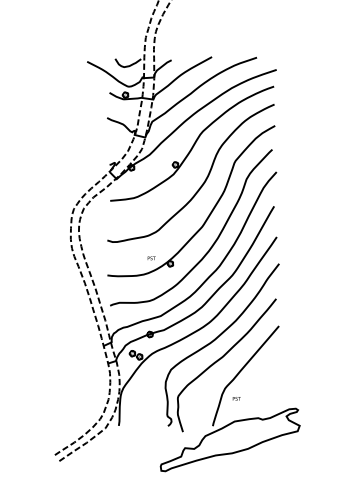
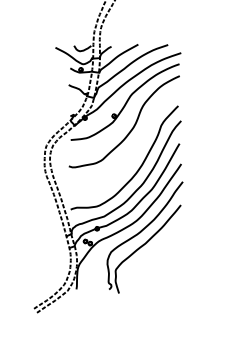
part: (210, 210) -> (137, 146), removed
part: (230, 398) -> (150, 271), removed

